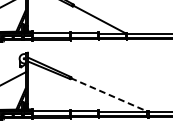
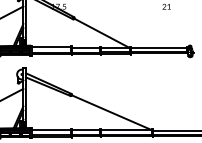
line: (108, 94) -> (111, 112), dashed -> solid

